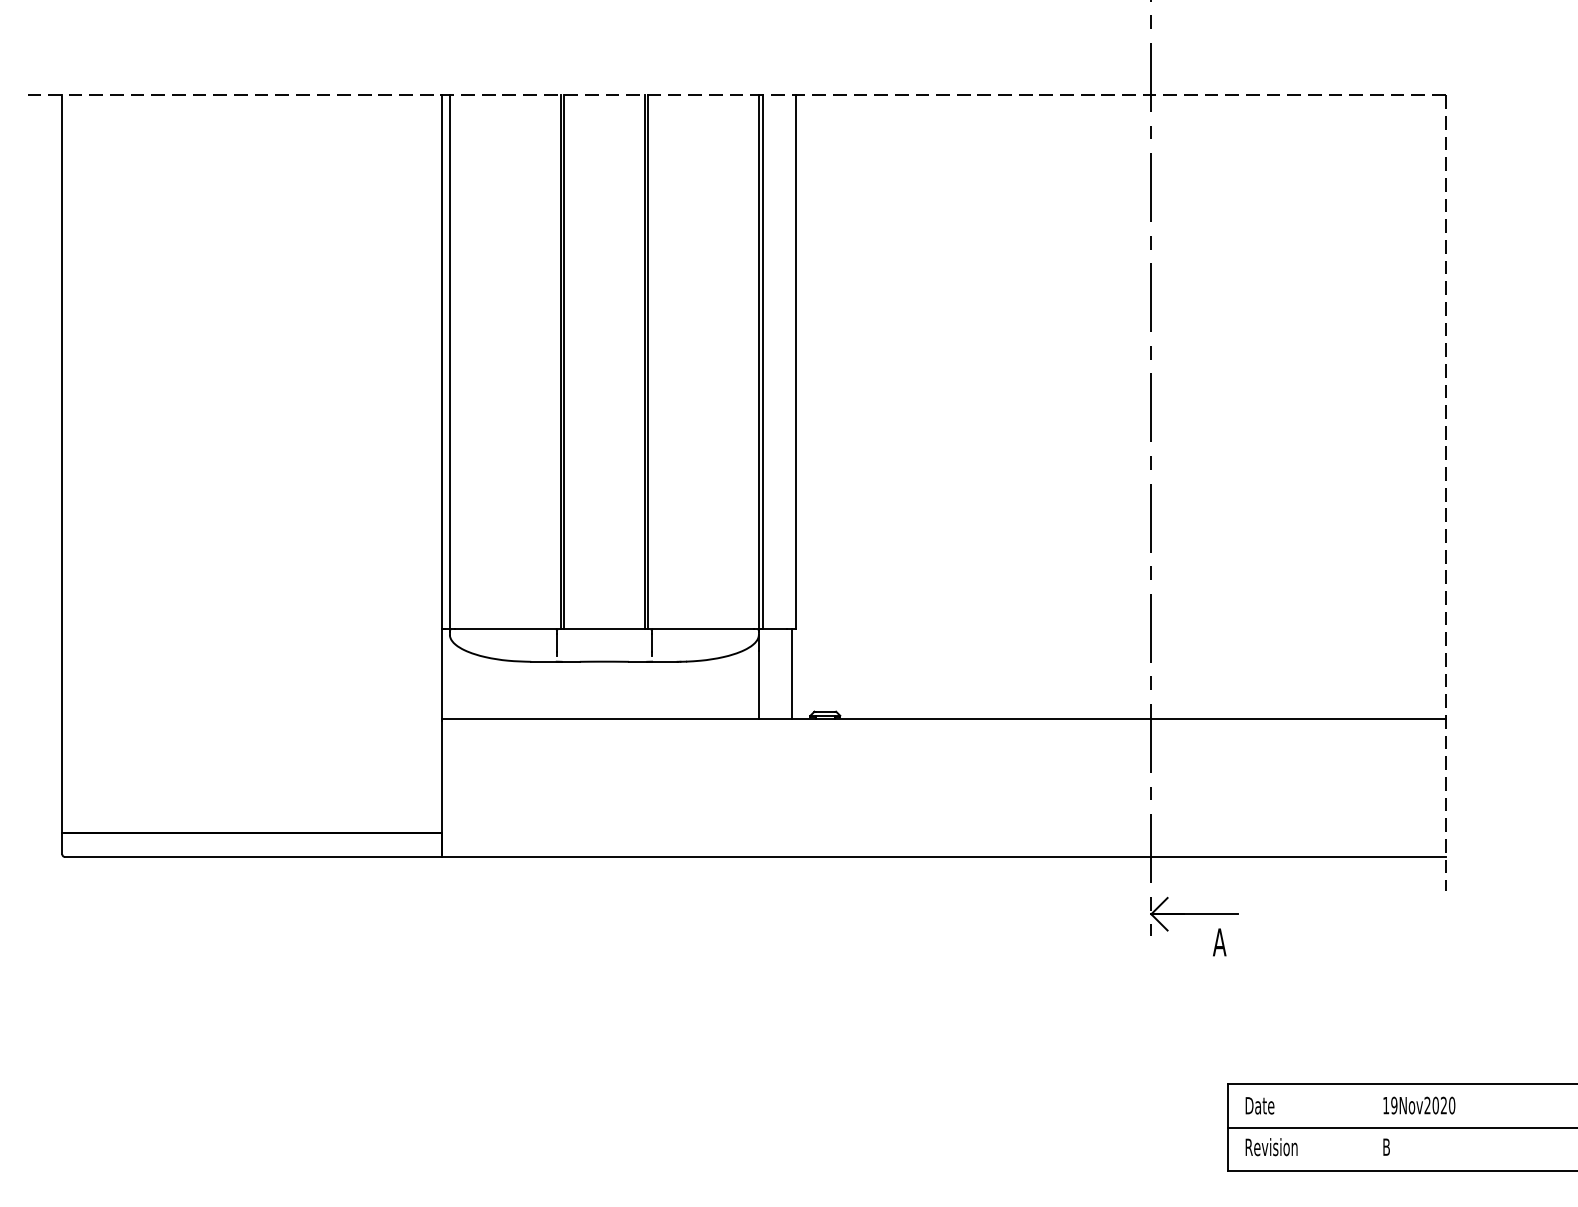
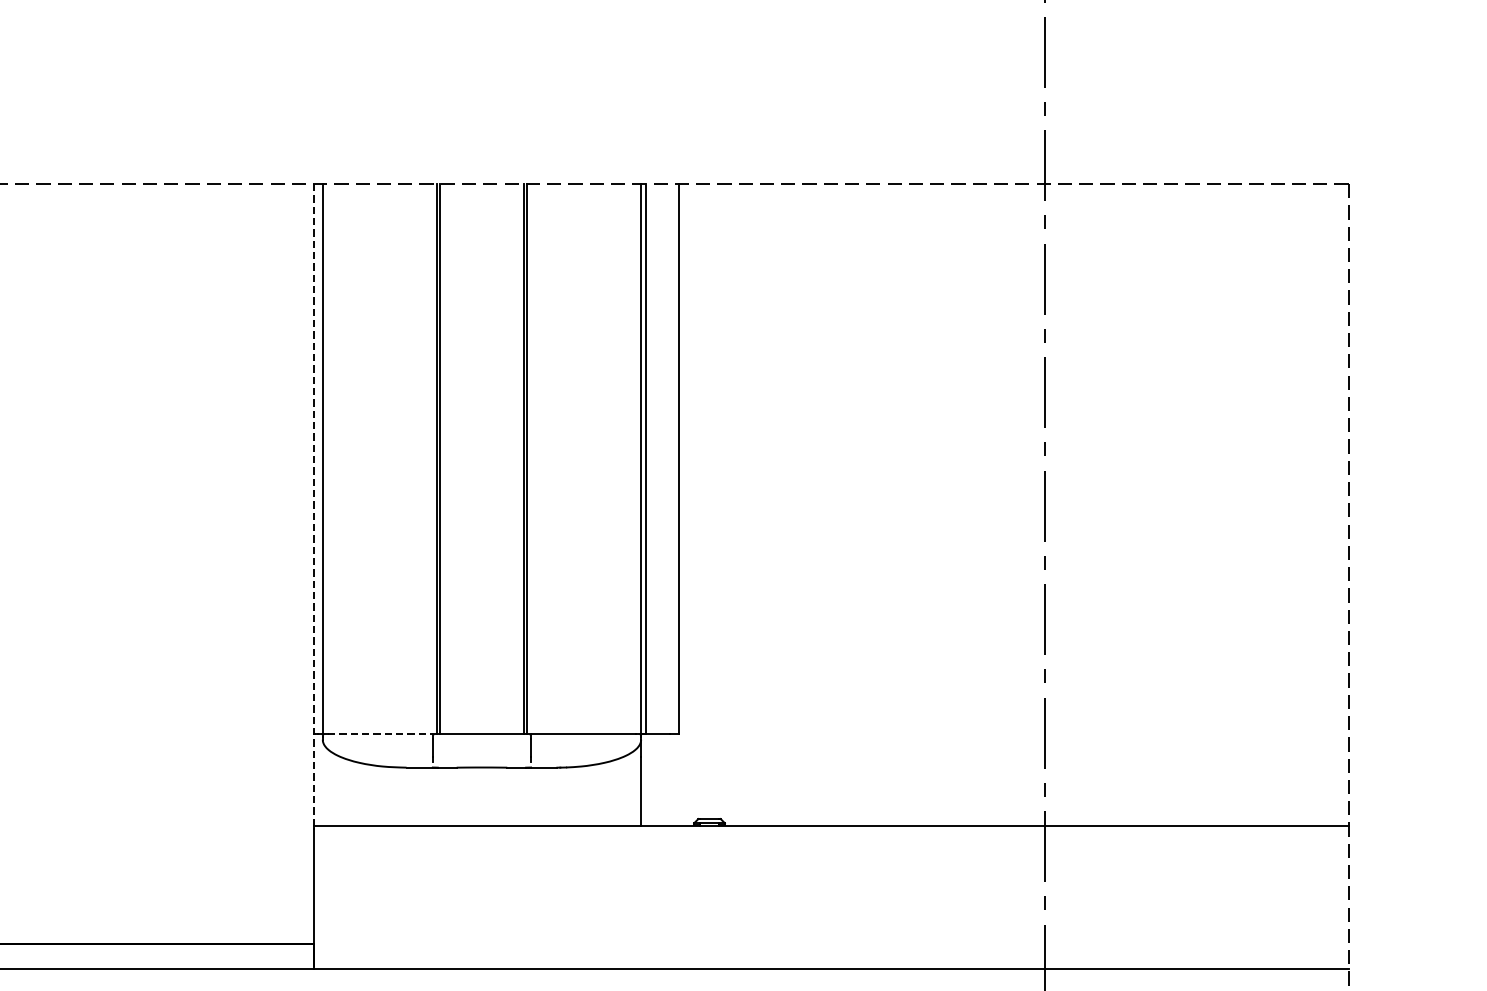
line: (441, 407) -> (314, 505), solid -> dashed
line: (507, 629) -> (382, 734), solid -> dashed
line: (792, 673) -> (675, 779), removed

